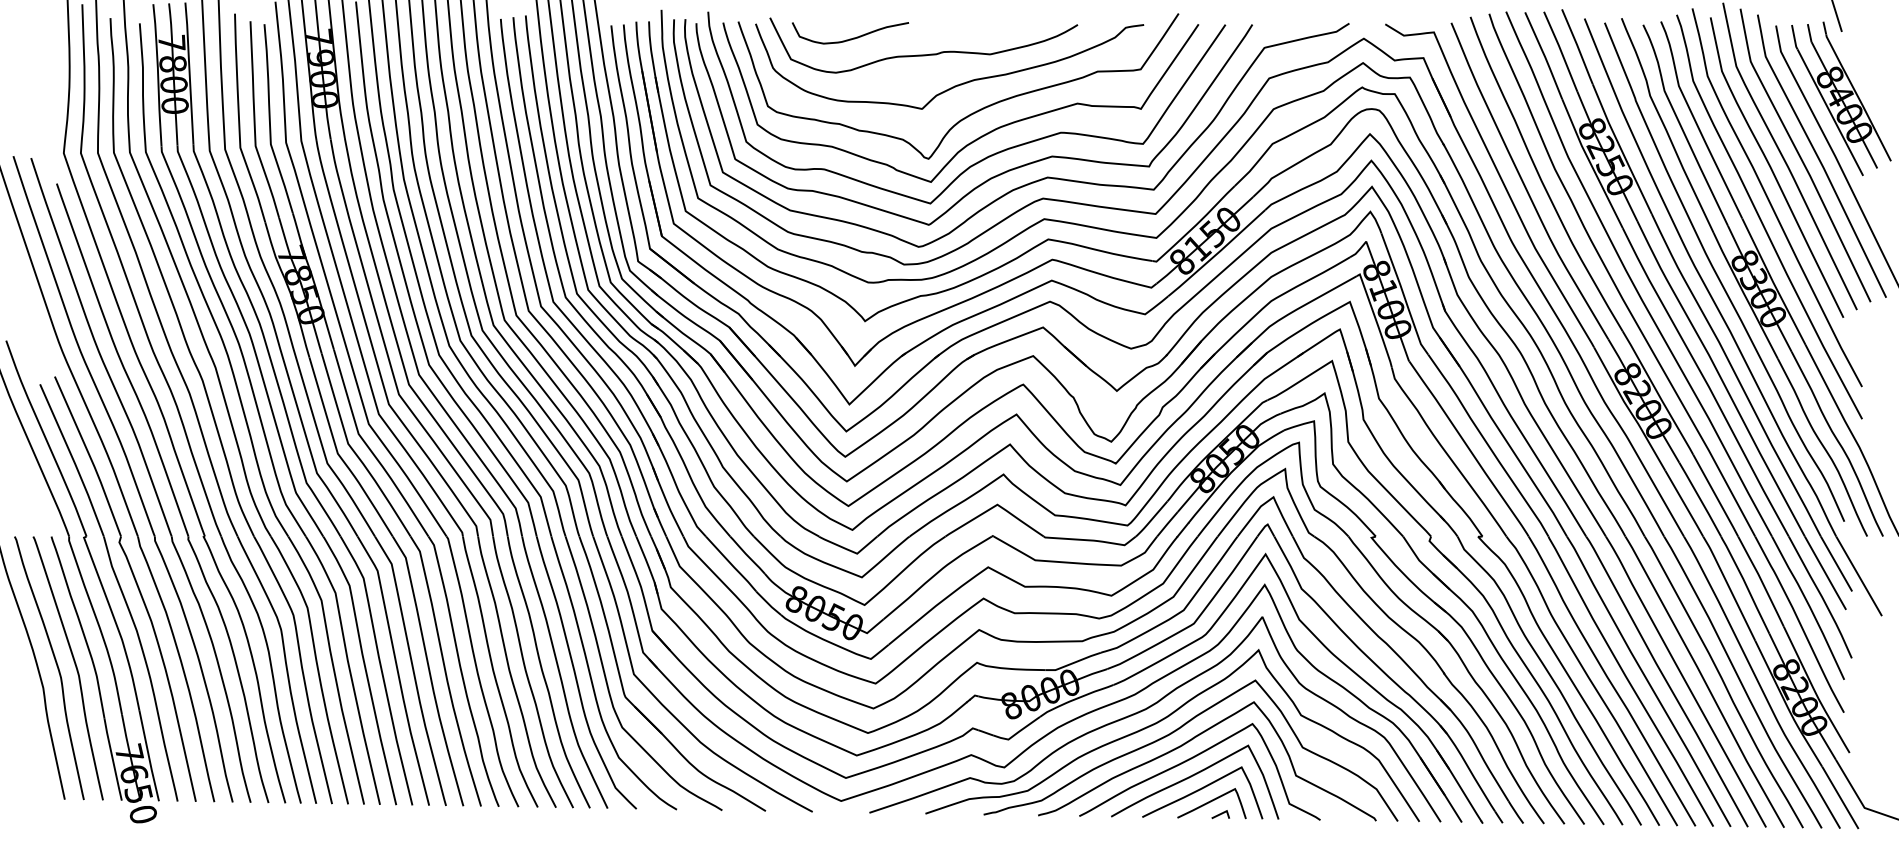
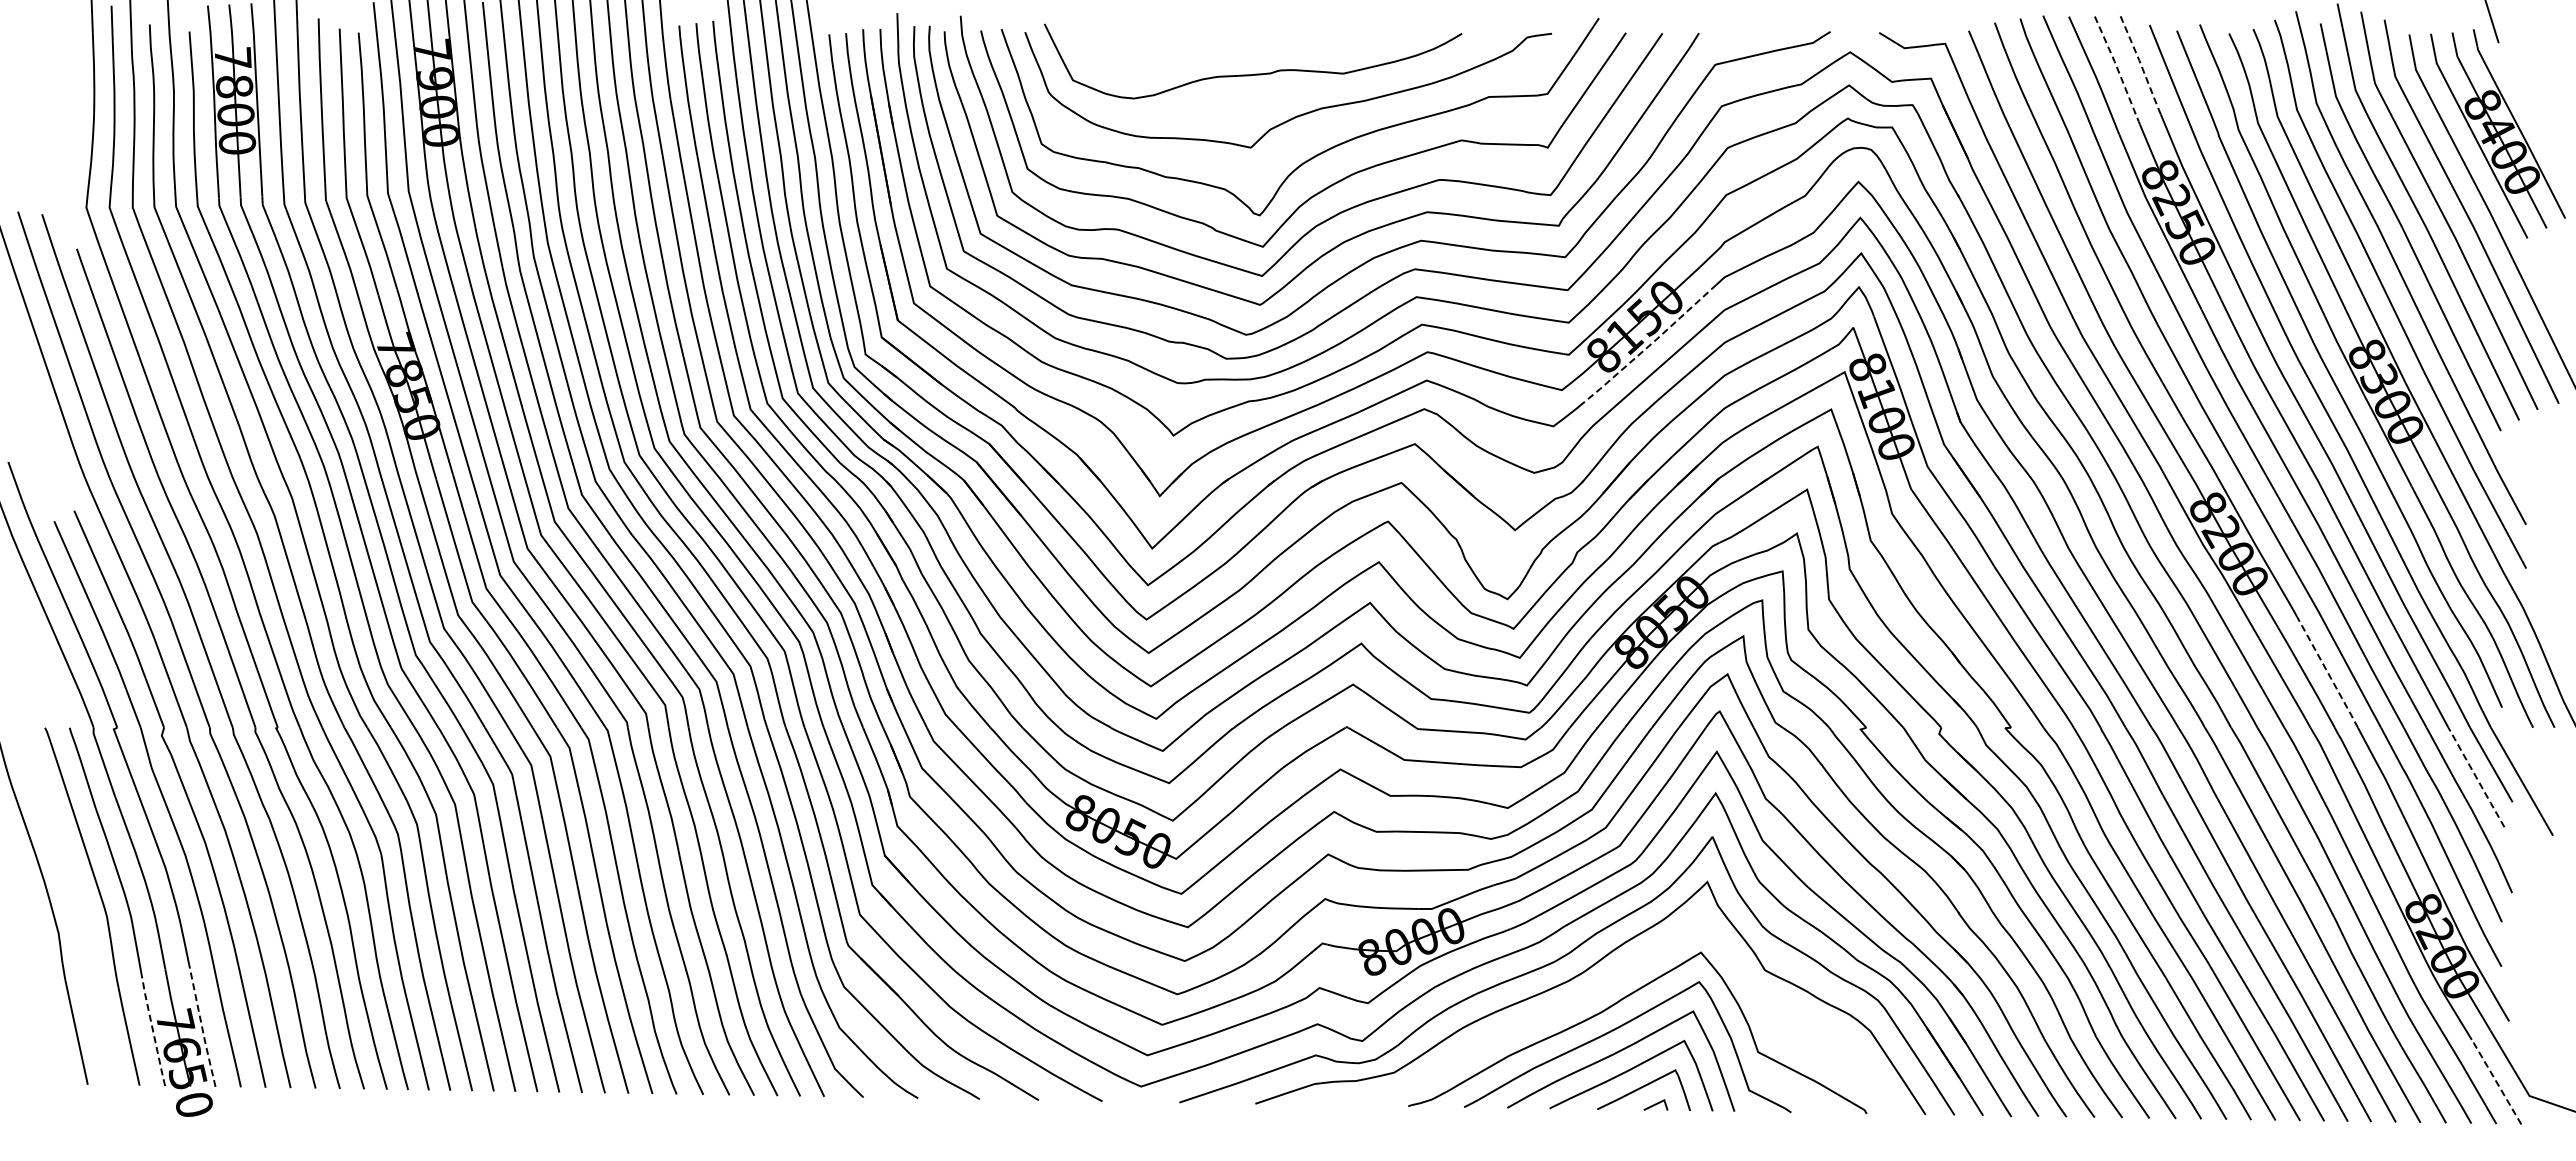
curve: (852, 38) -> (1156, 51), removed
line: (1577, 46) -> (2140, 62), solid -> dashed
line: (1560, 51) -> (2117, 69), solid -> dashed
line: (1216, 254) -> (1650, 344), solid -> dashed
line: (1715, 495) -> (2327, 672), solid -> dashed
line: (1825, 573) -> (2476, 778), solid -> dashed
curve: (56, 665) -> (76, 902), removed
curve: (1176, 730) -> (1596, 991), removed
line: (148, 756) -> (201, 1025), solid -> dashed
line: (112, 758) -> (152, 1029), solid -> dashed
line: (1840, 797) -> (2496, 1081), solid -> dashed

